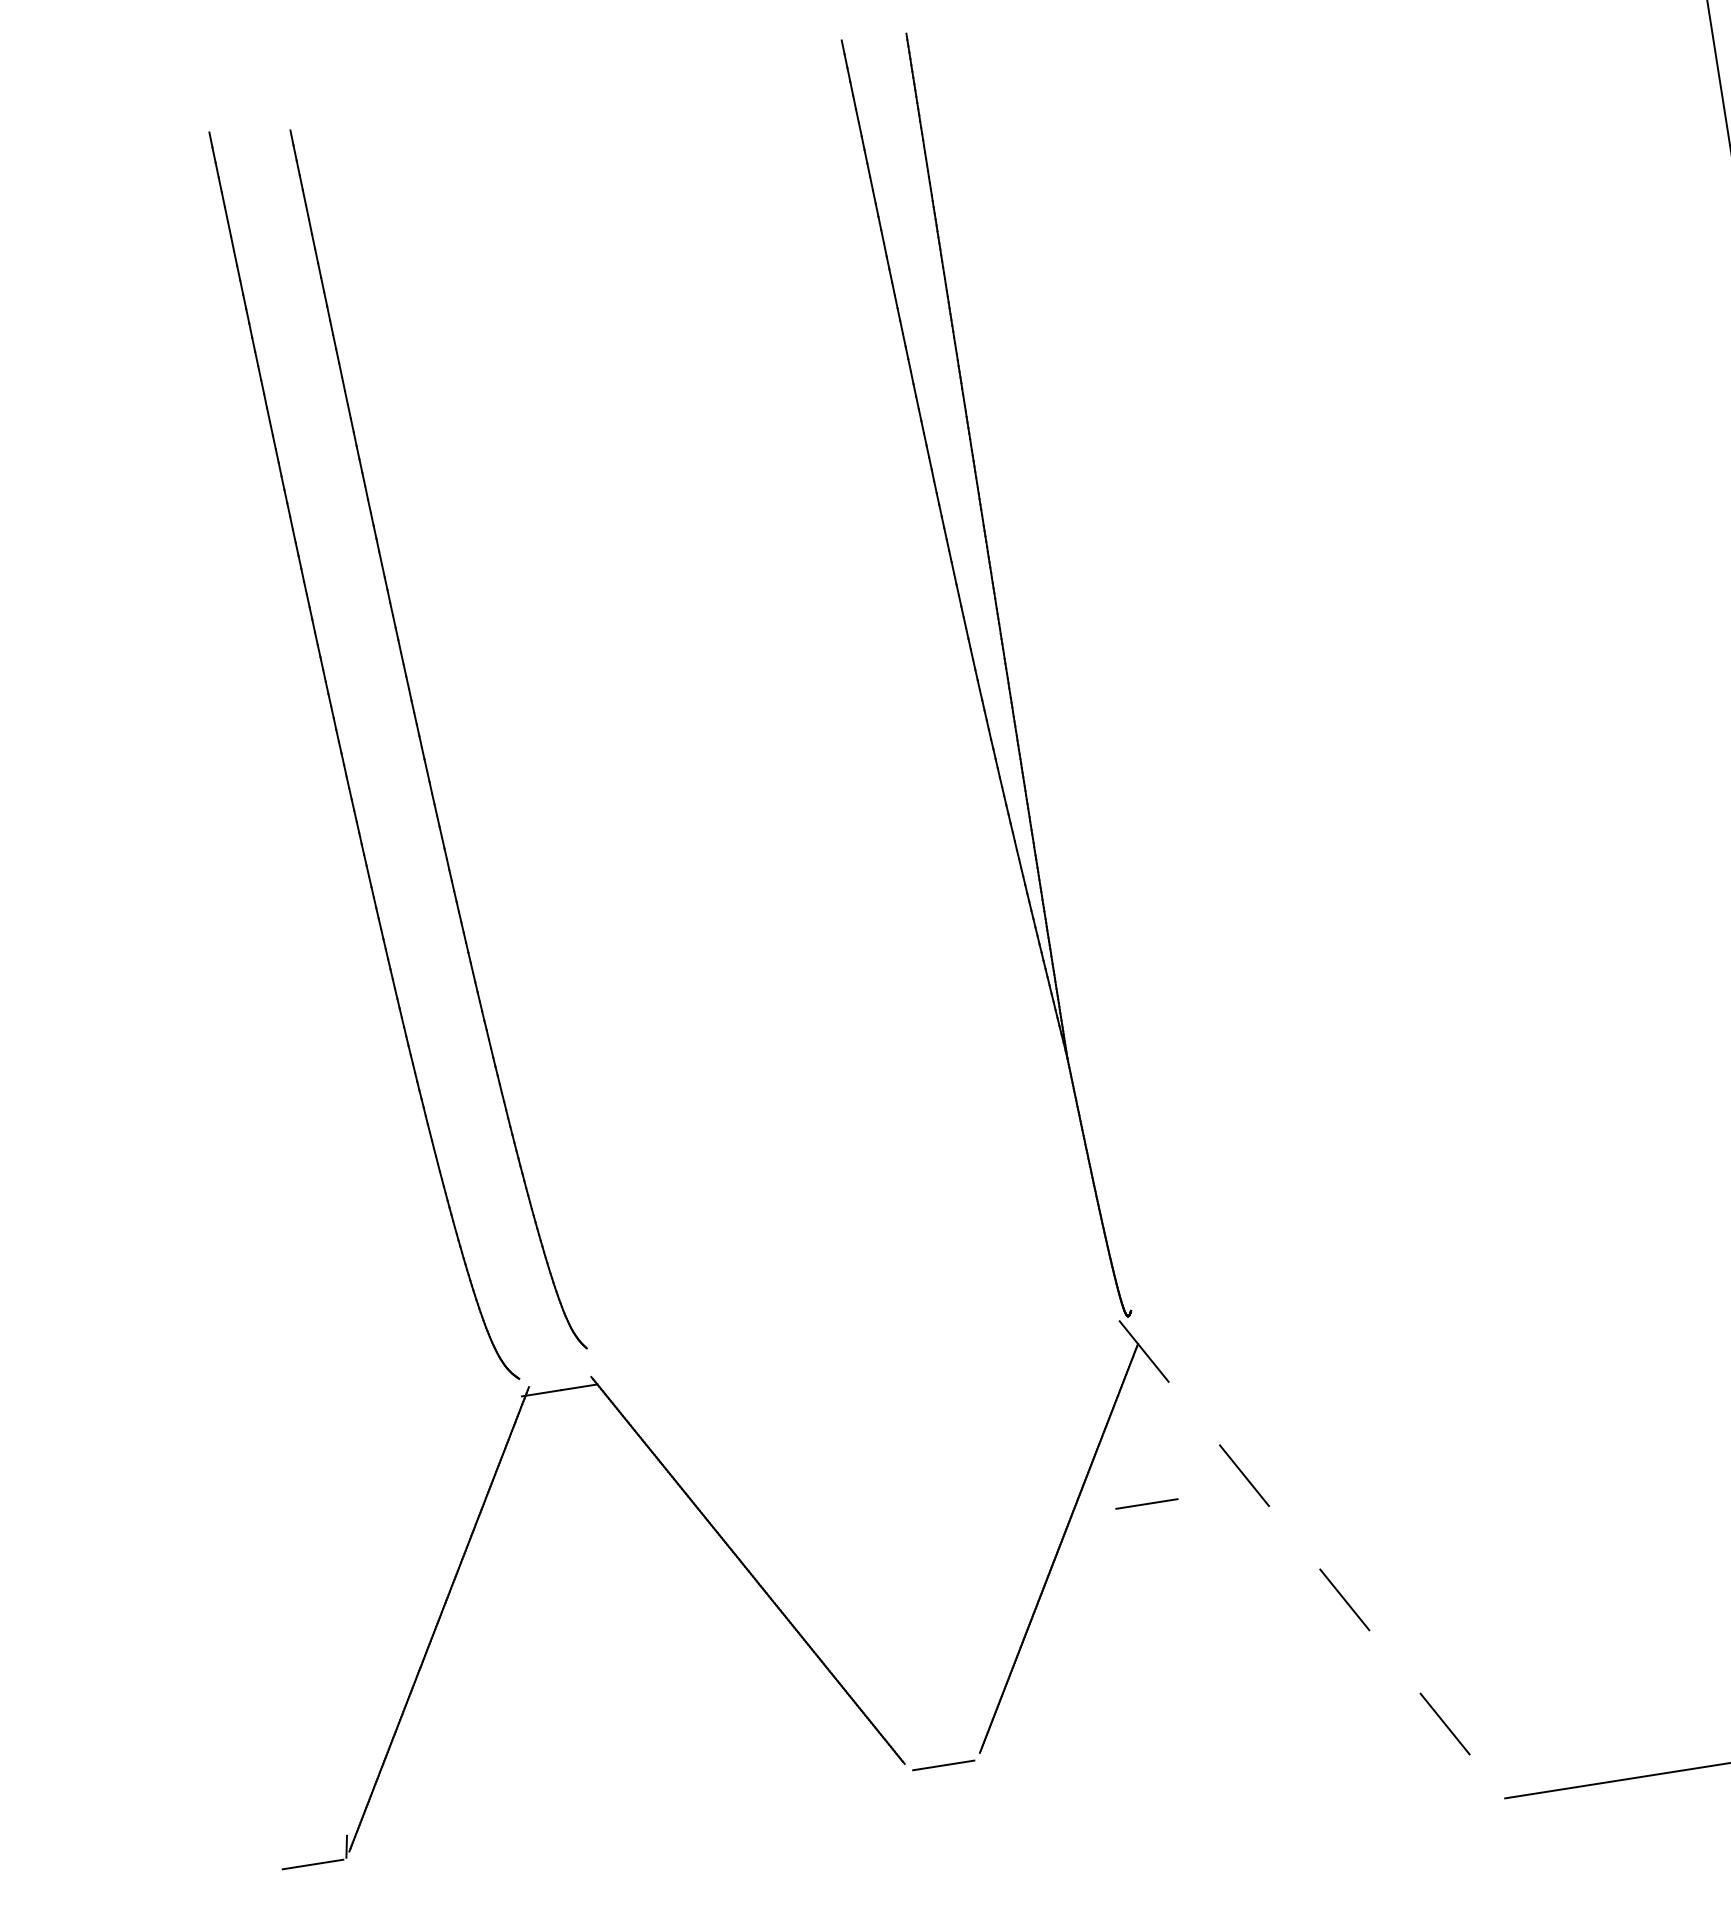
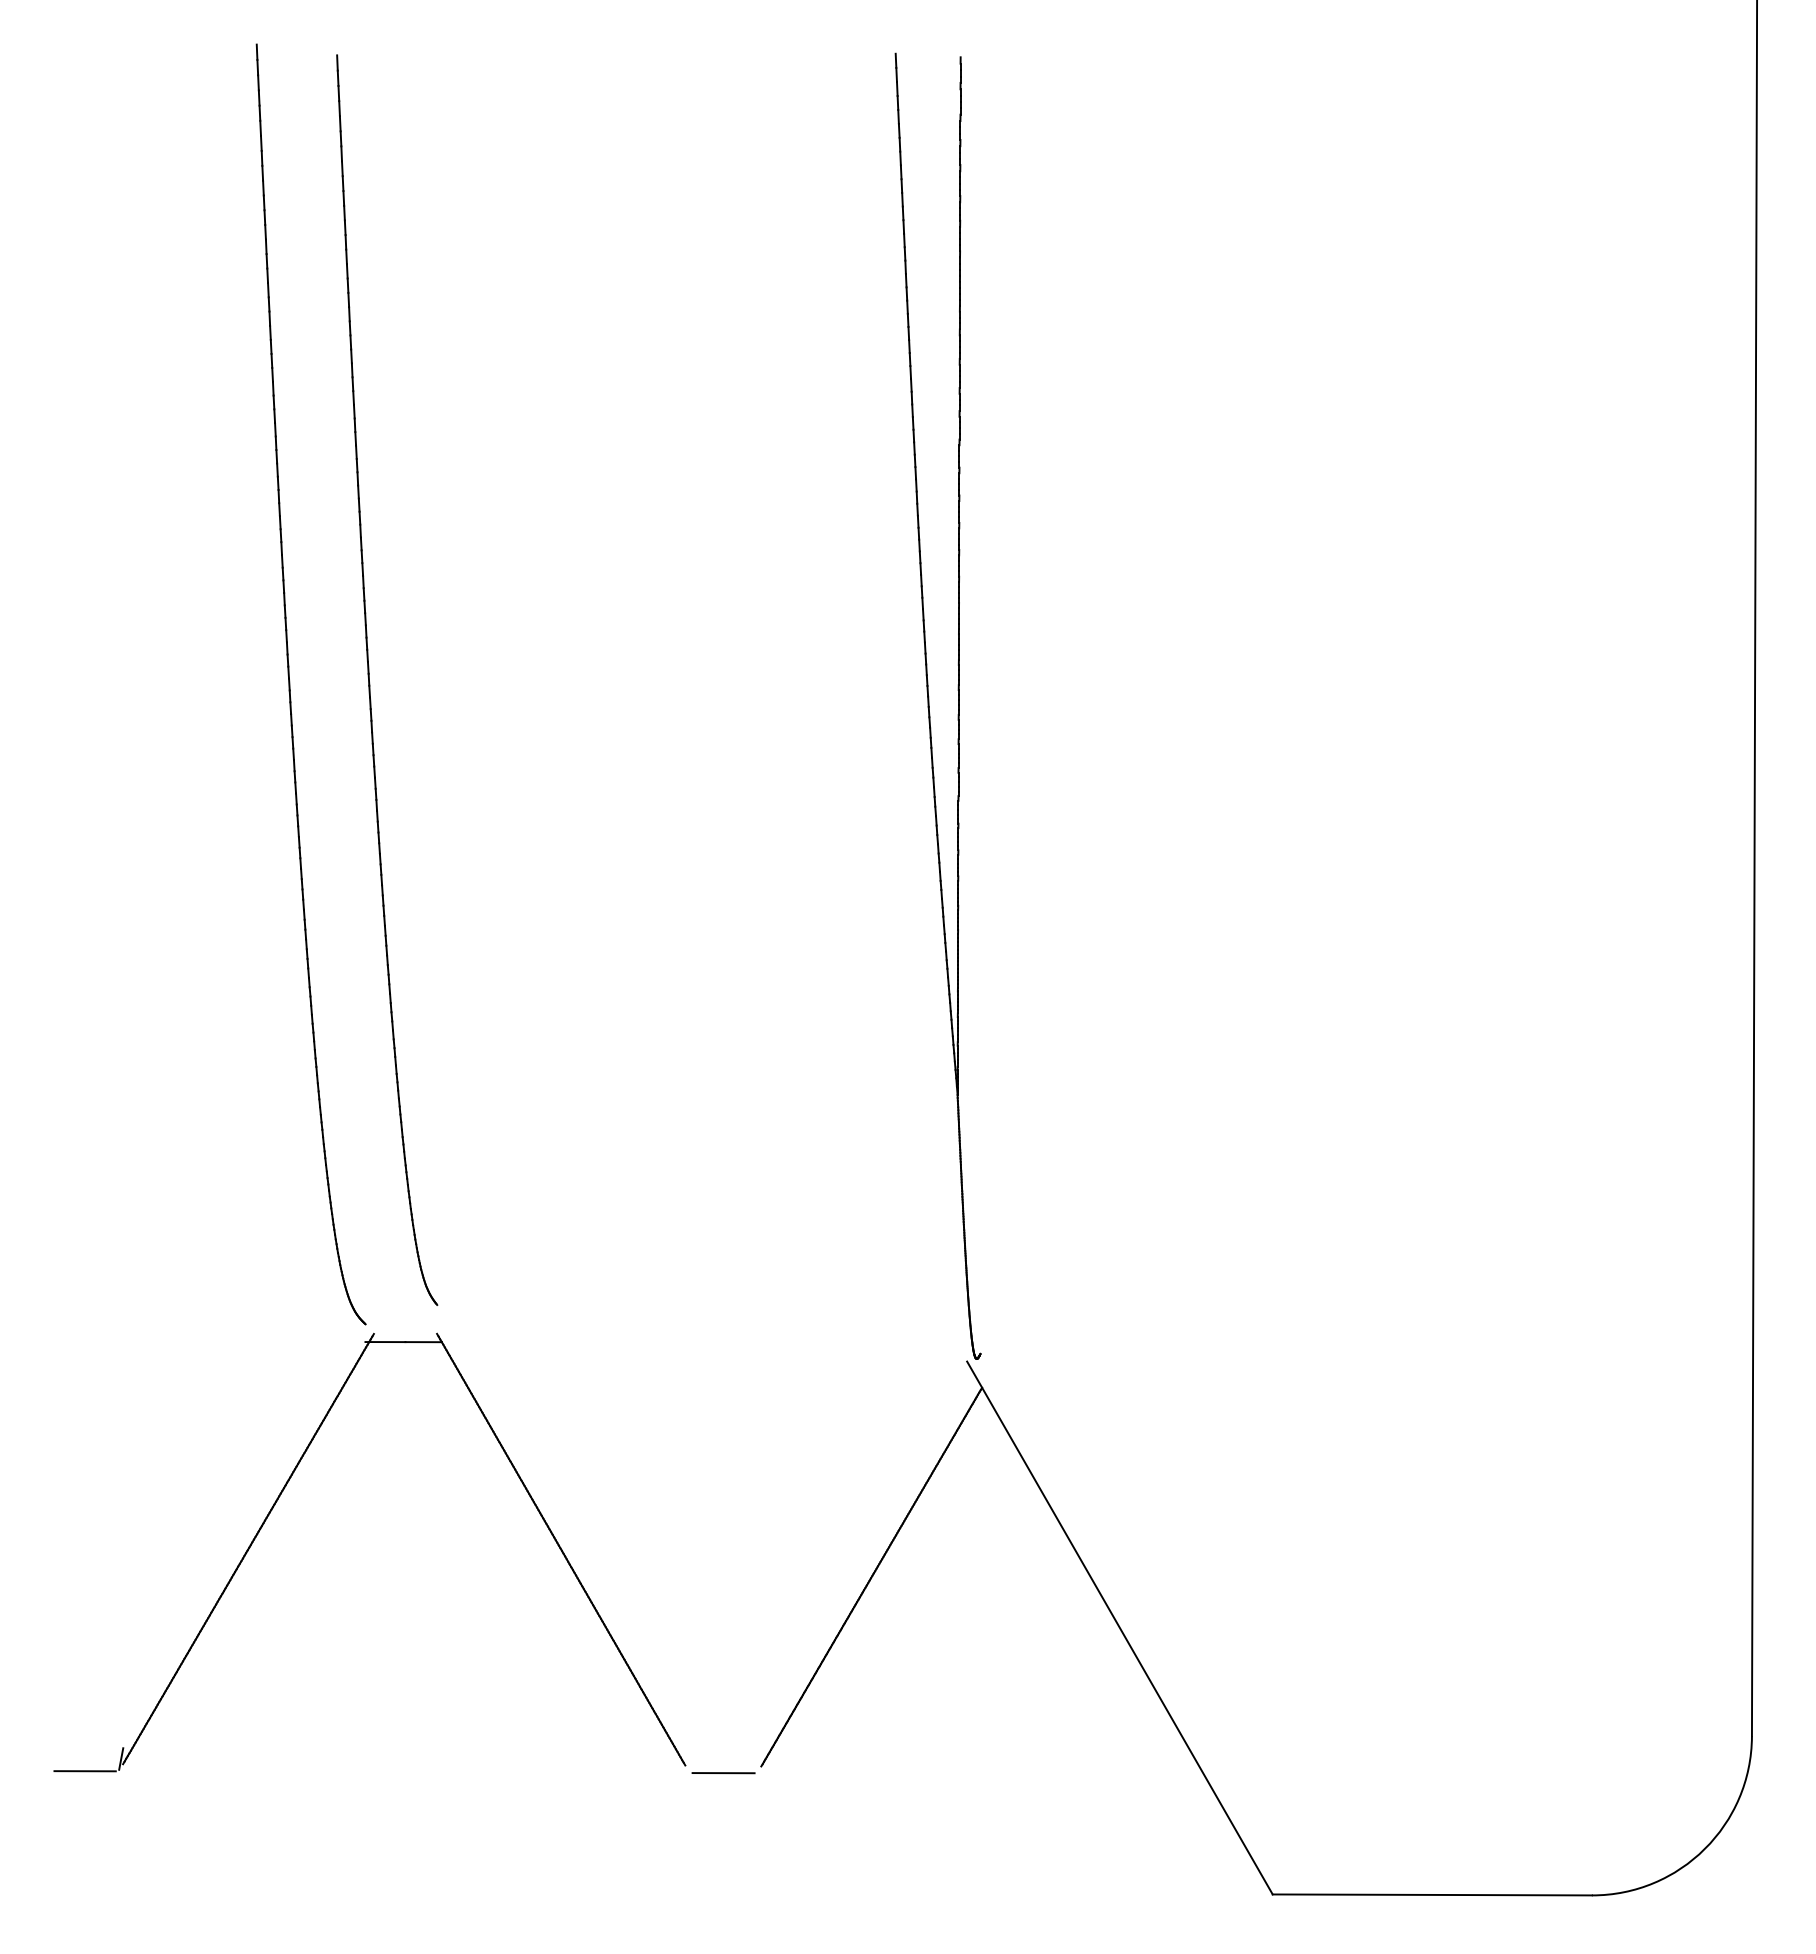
line: (1146, 1504) -> (965, 1547), removed
line: (1312, 1559) -> (1120, 1628), dashed -> solid

